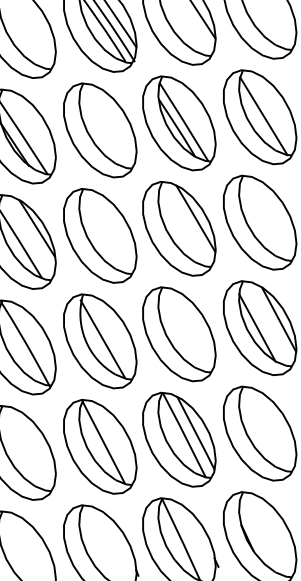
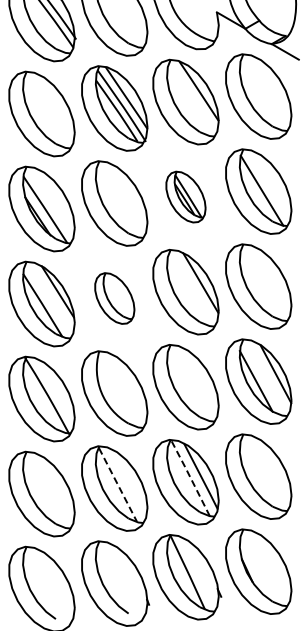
part: (178, 122) -> (185, 196), size x0.6
part: (100, 235) -> (114, 298), size x0.6
line: (103, 339) -> (117, 391), removed
line: (184, 434) -> (190, 477), solid -> dashed
line: (104, 443) -> (118, 485), solid -> dashed

